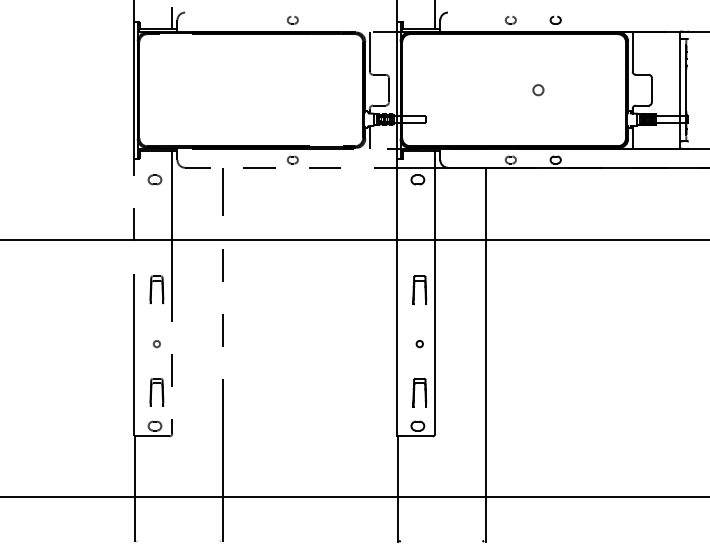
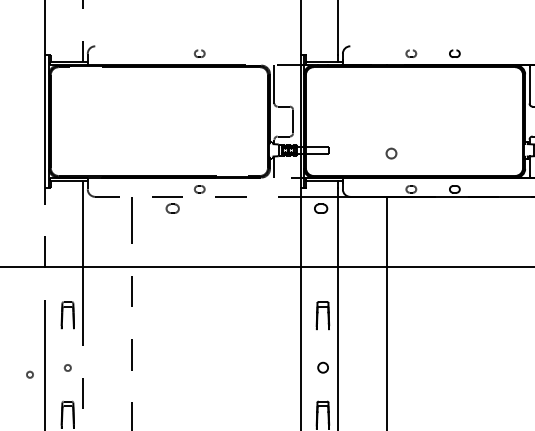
circle: (538, 90) -> (391, 153), moved
part: (154, 179) -> (172, 208), moved
circle: (419, 344) -> (322, 368), size x1.6
circle: (117, 351) -> (29, 375), added

